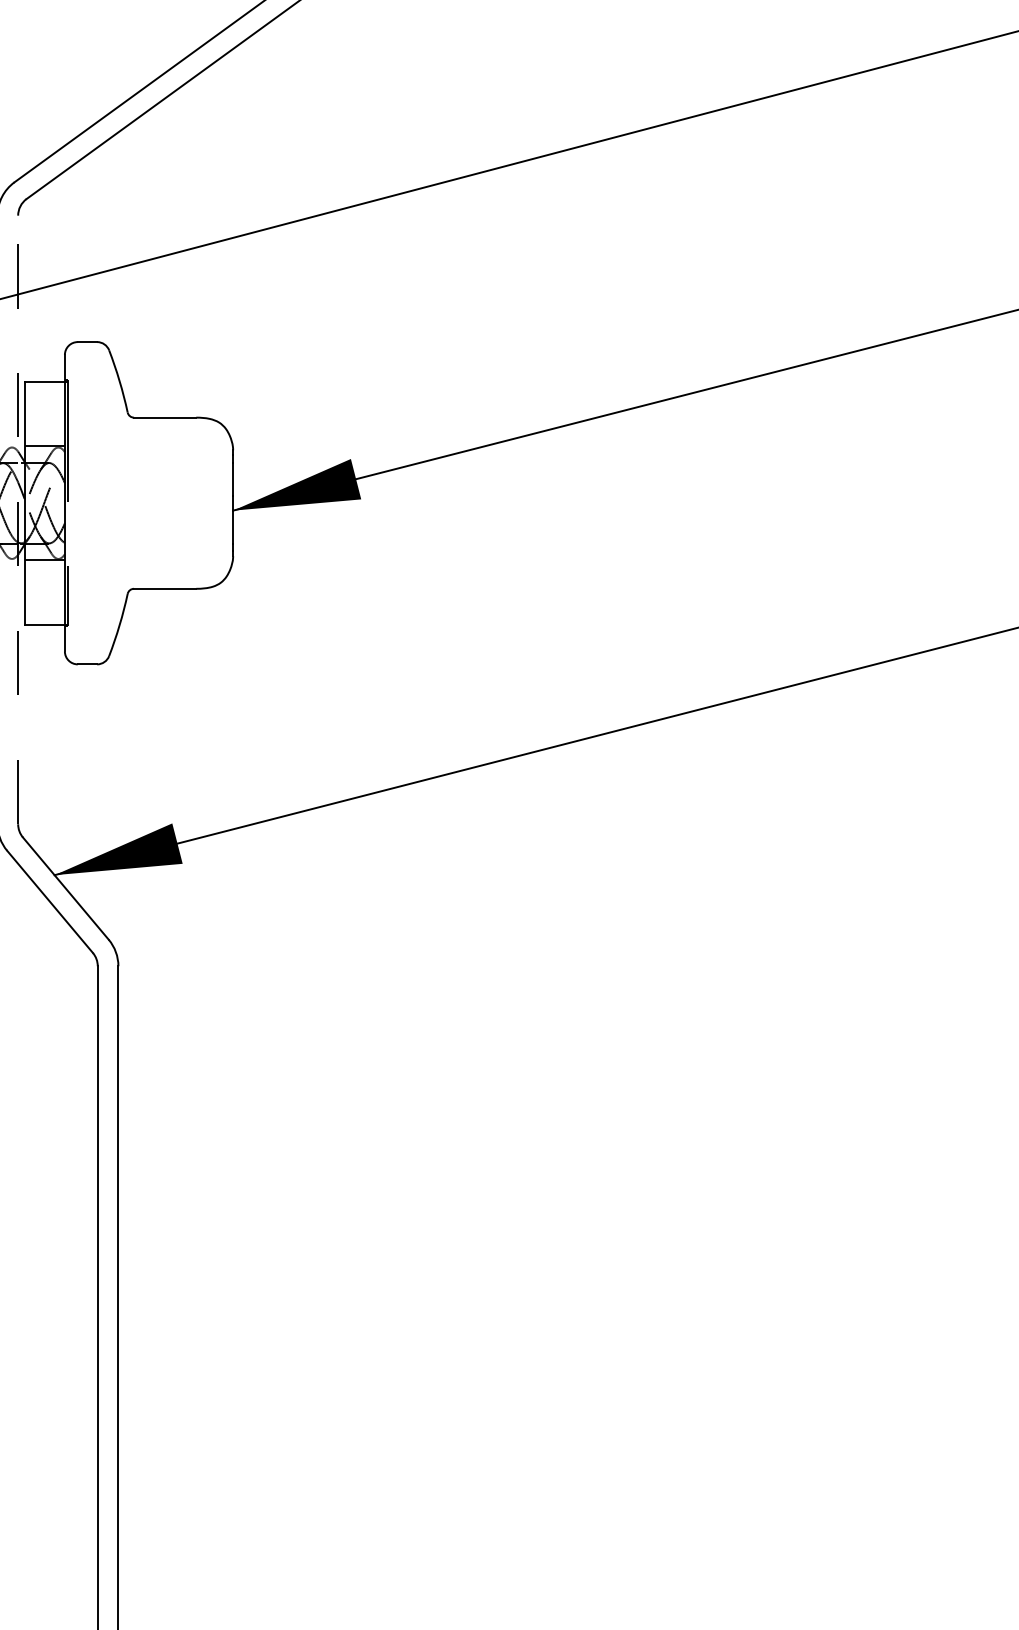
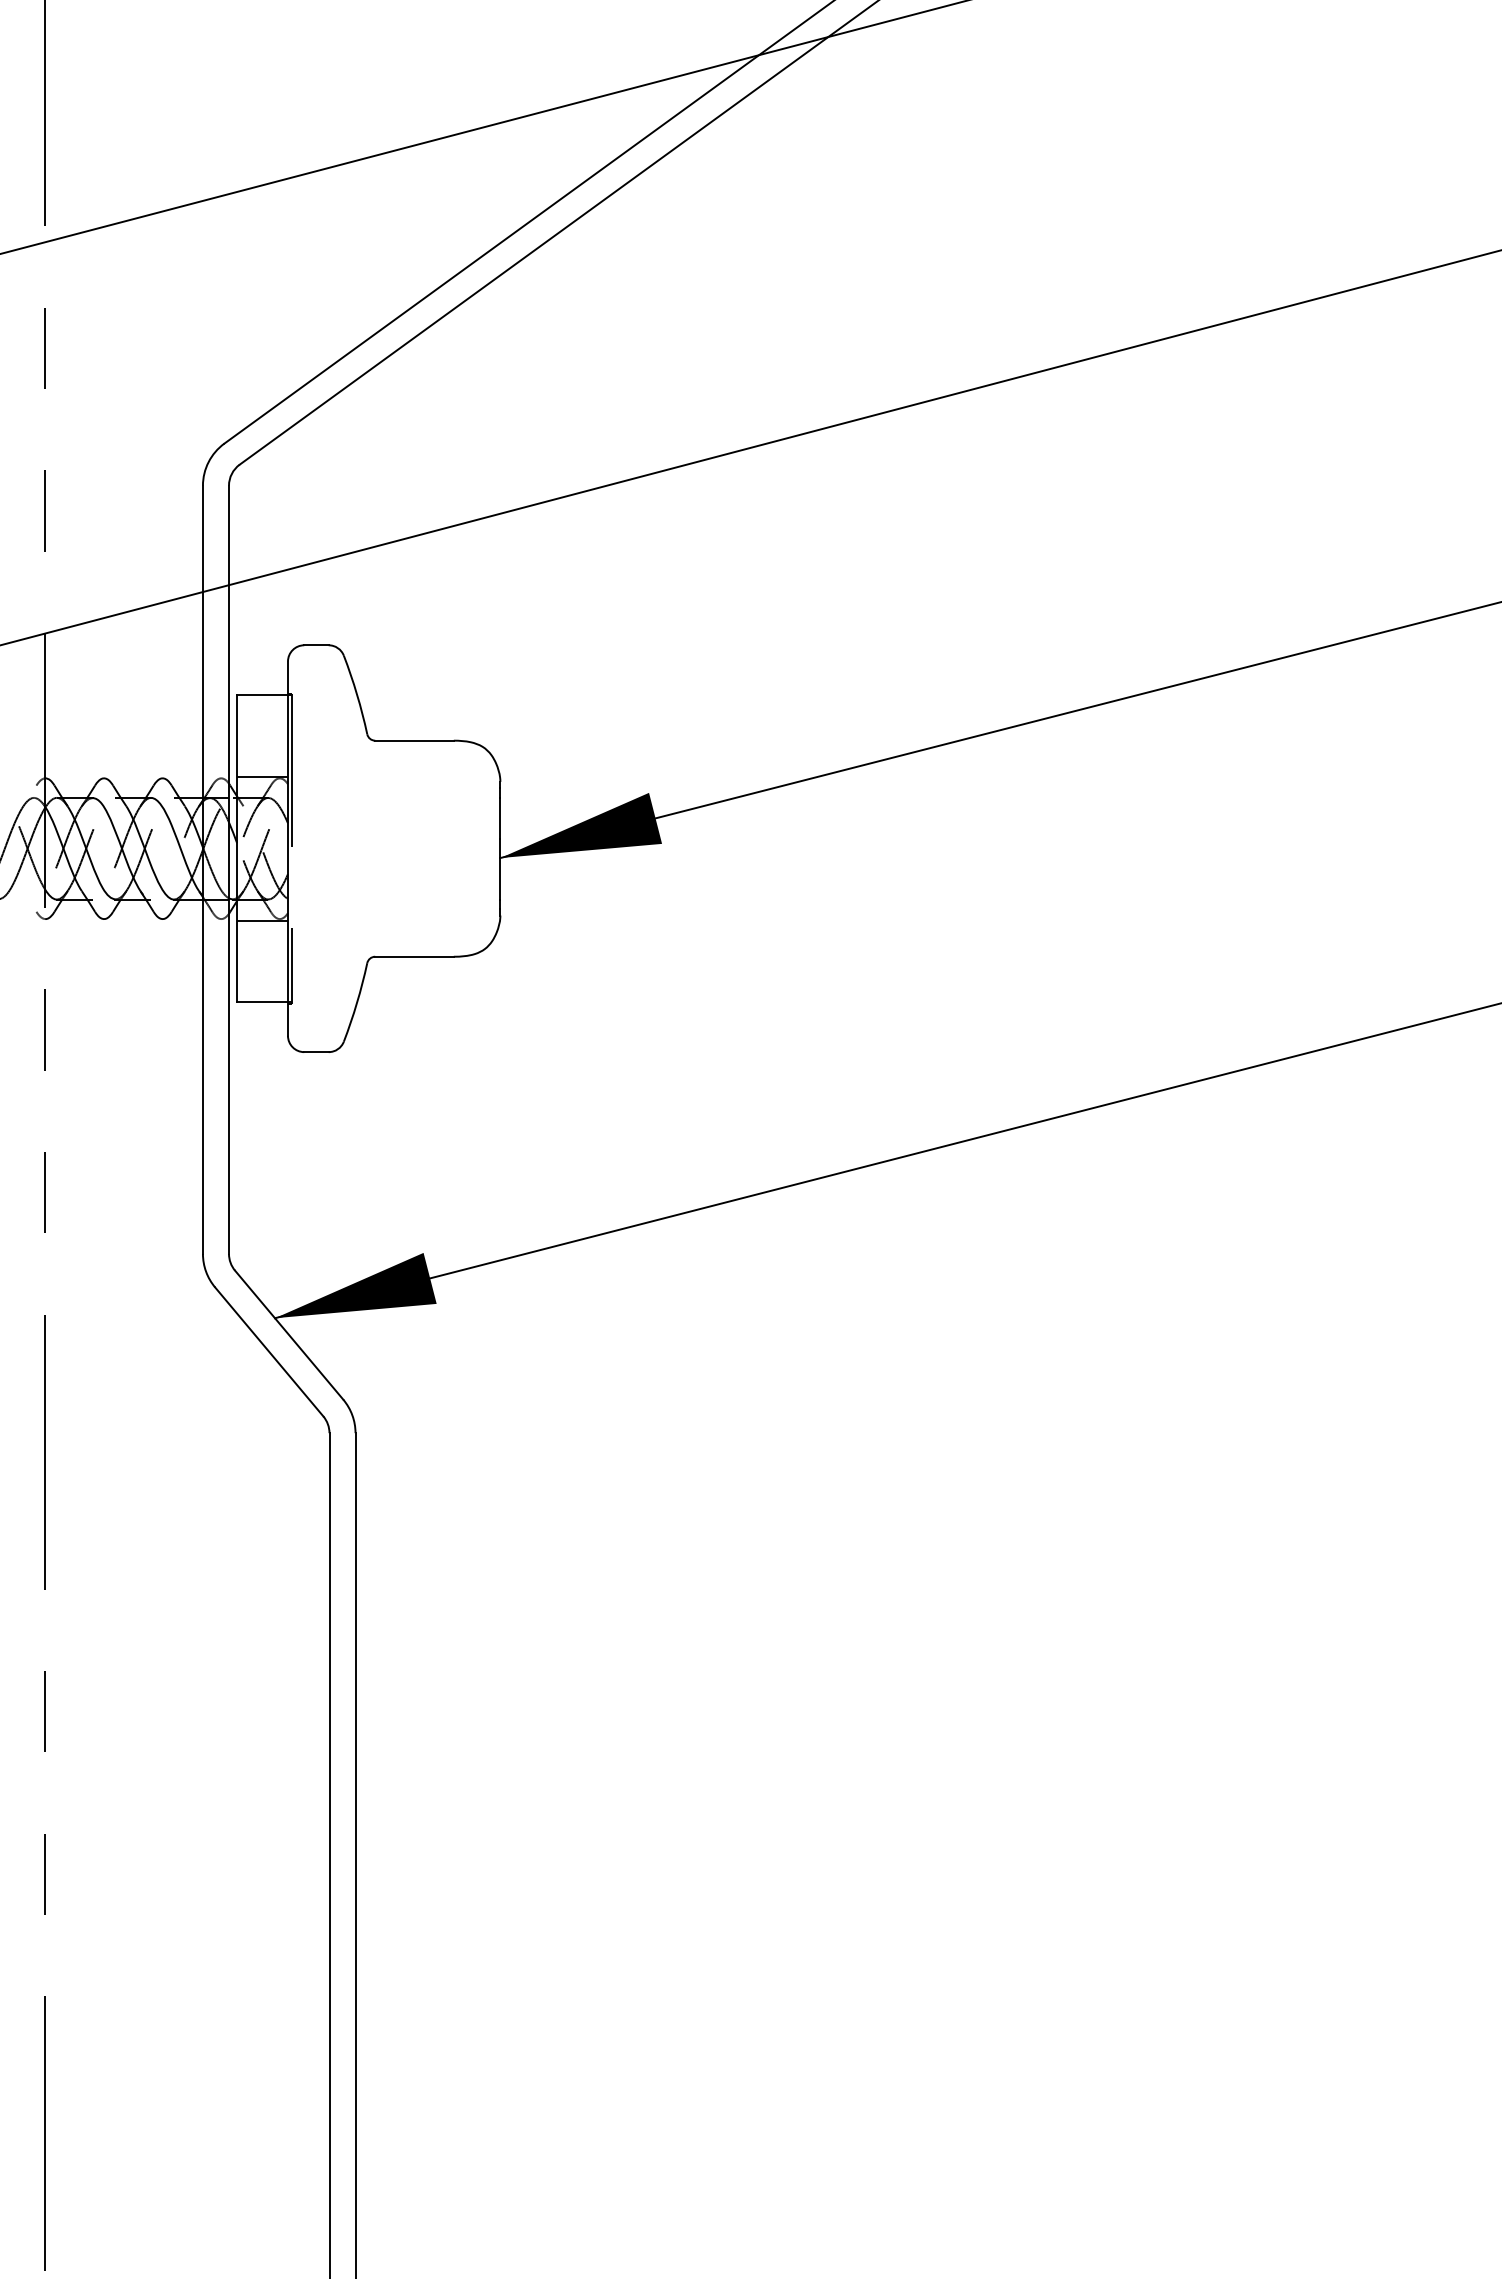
line: (18, 519) -> (229, 869), dashed -> solid

